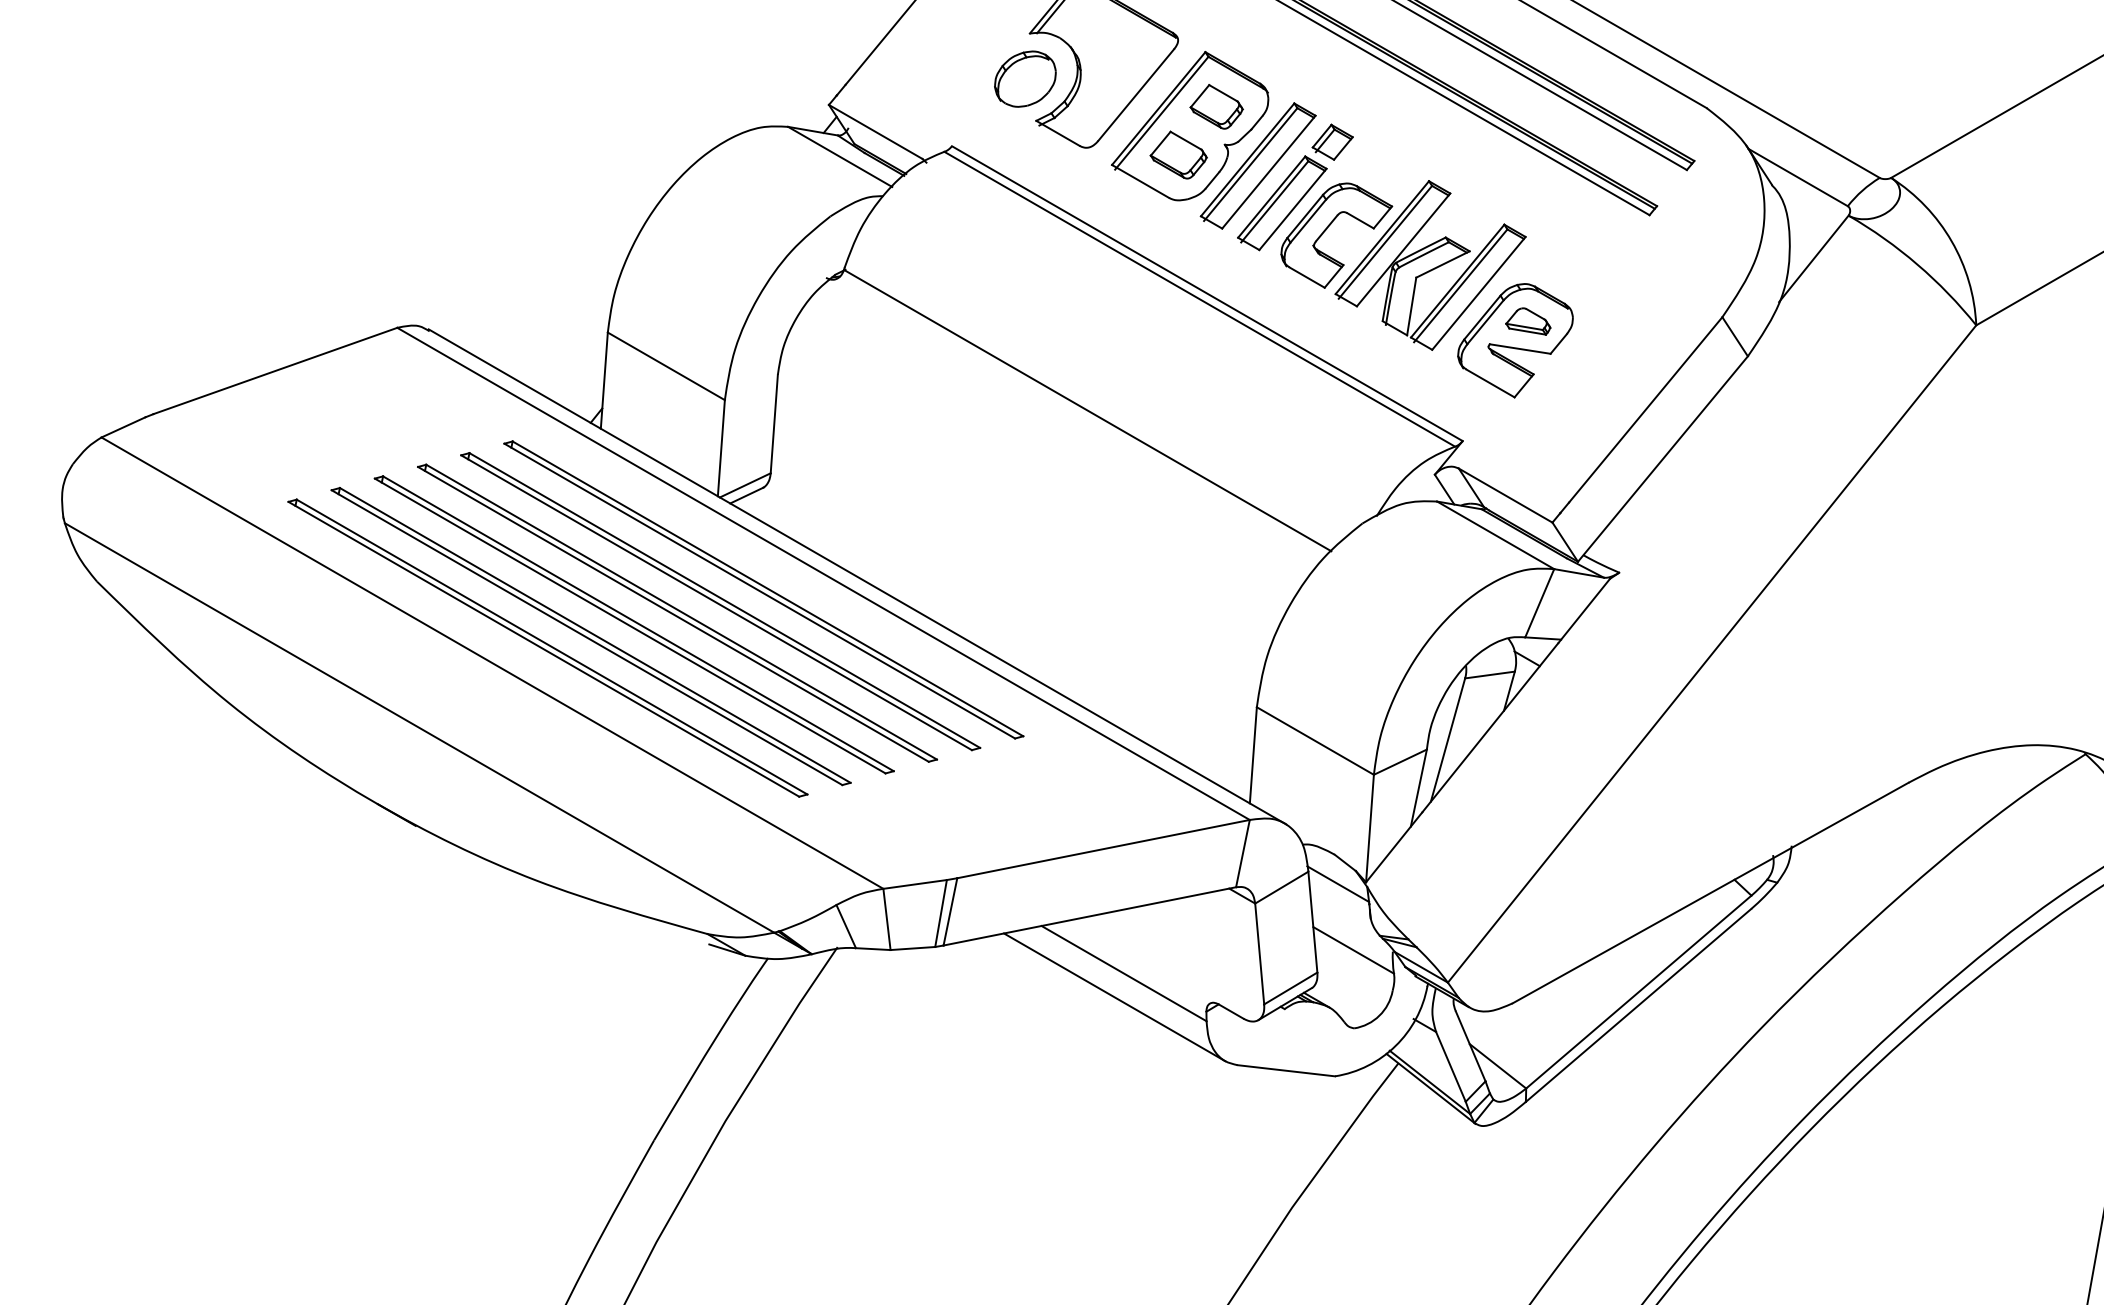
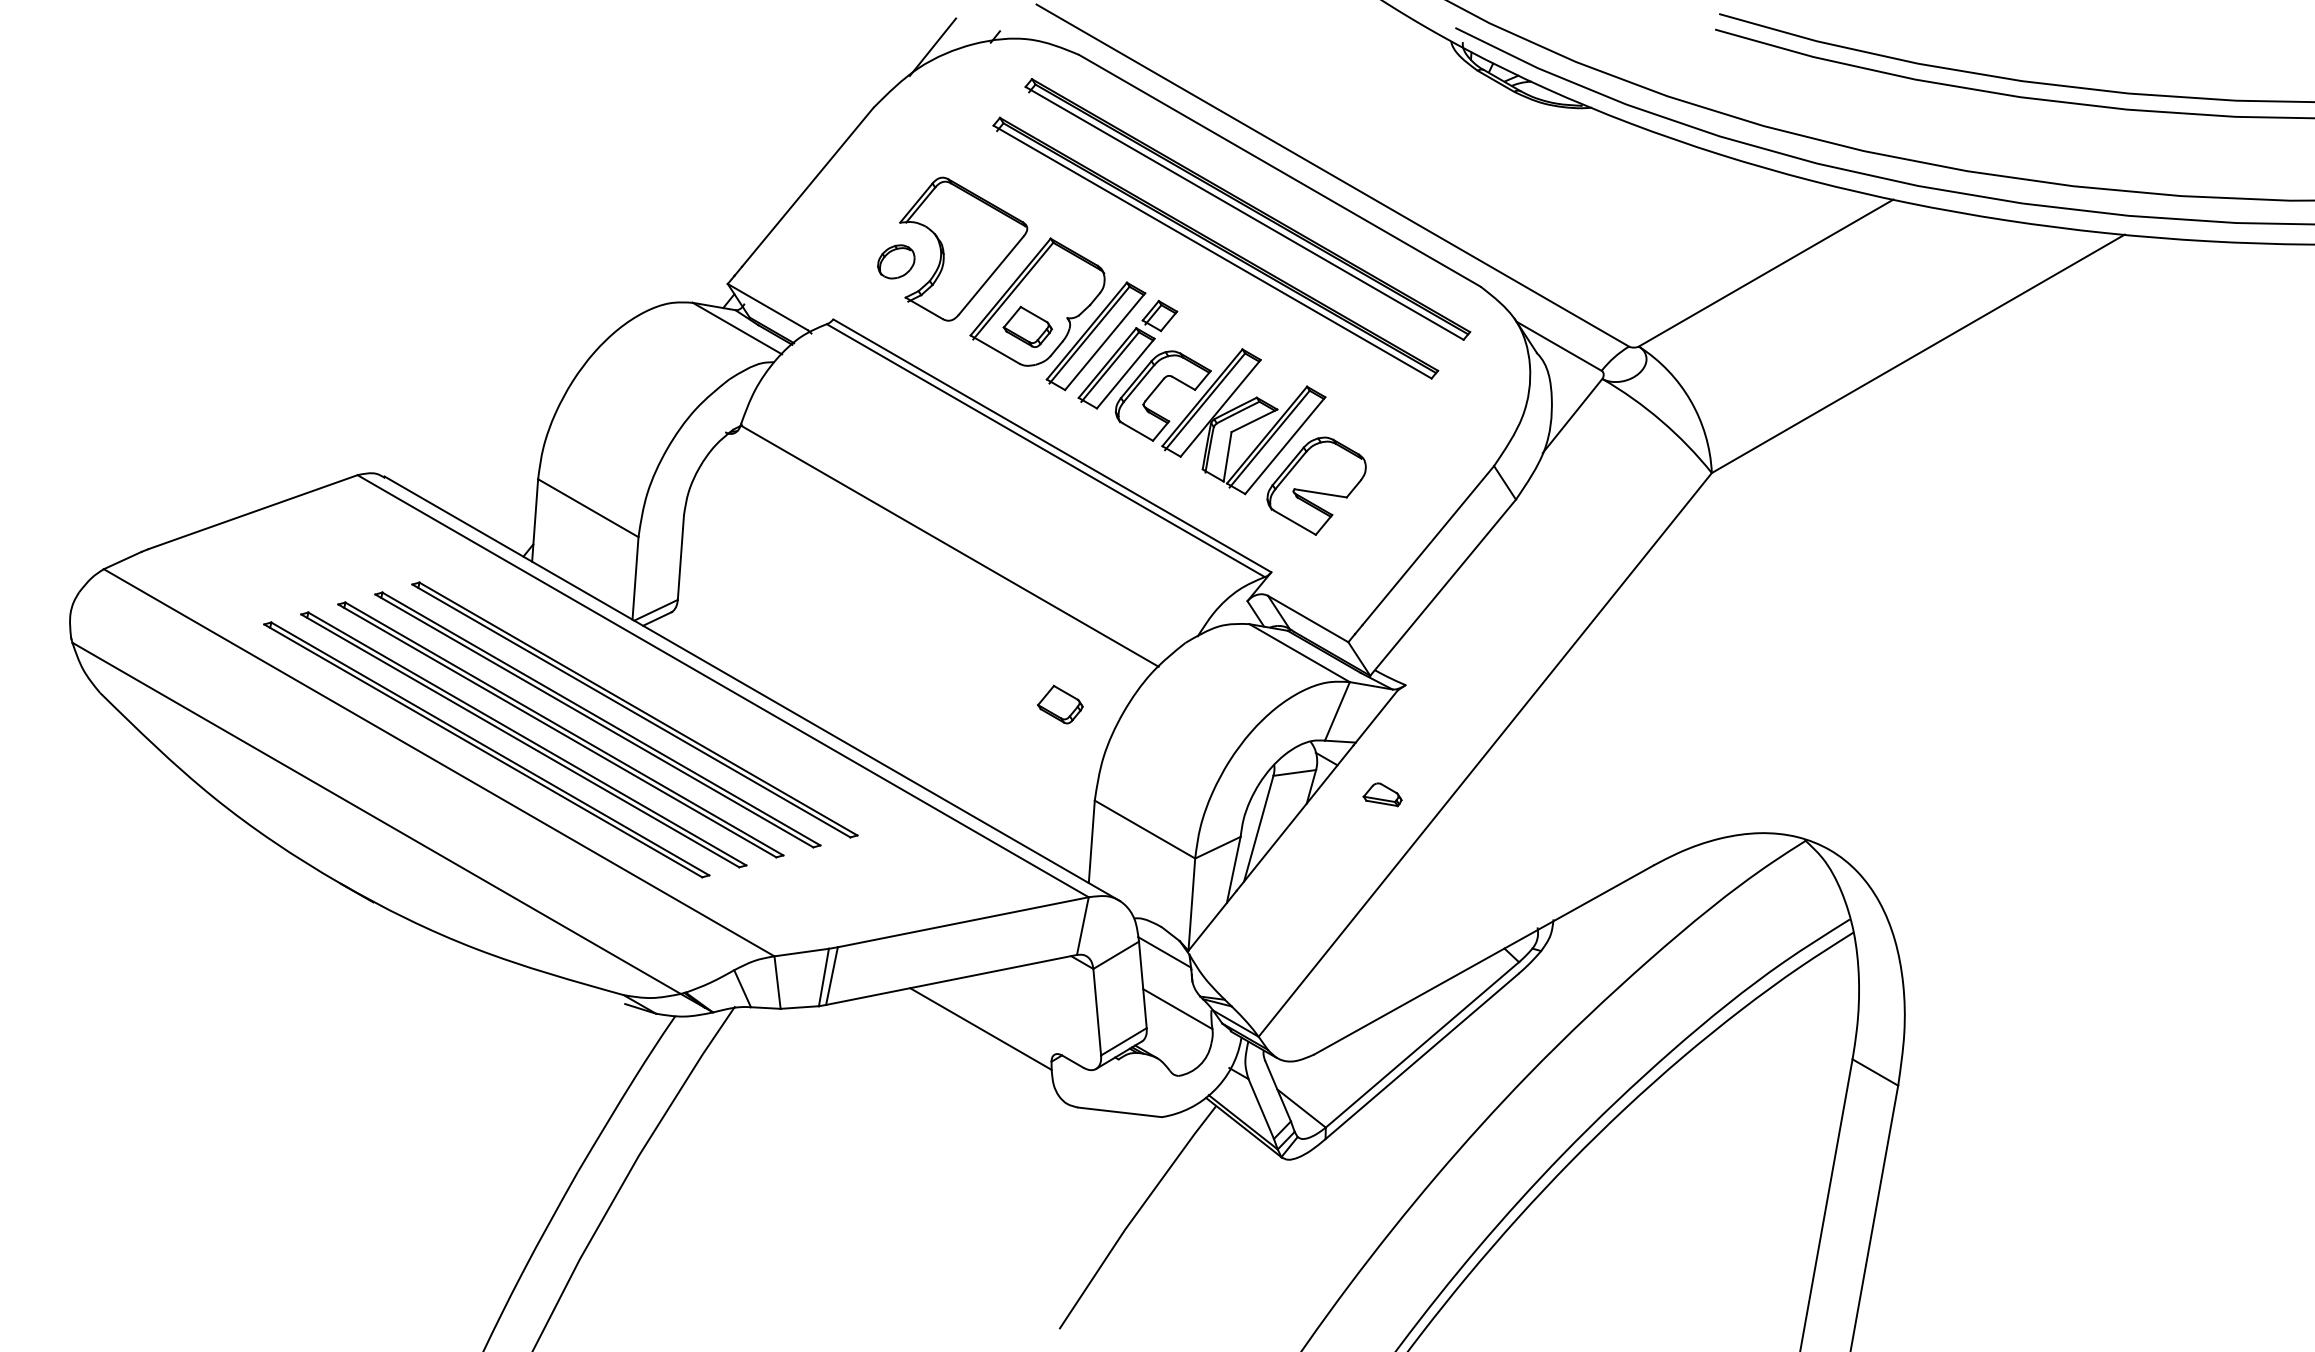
part: (1025, 78) -> (896, 261), size x0.7
part: (1216, 106) -> (1060, 704), moved
part: (1528, 321) -> (1382, 794), moved
part: (763, 589) -> (671, 699), removed
line: (1114, 997) -> (972, 1049), removed

